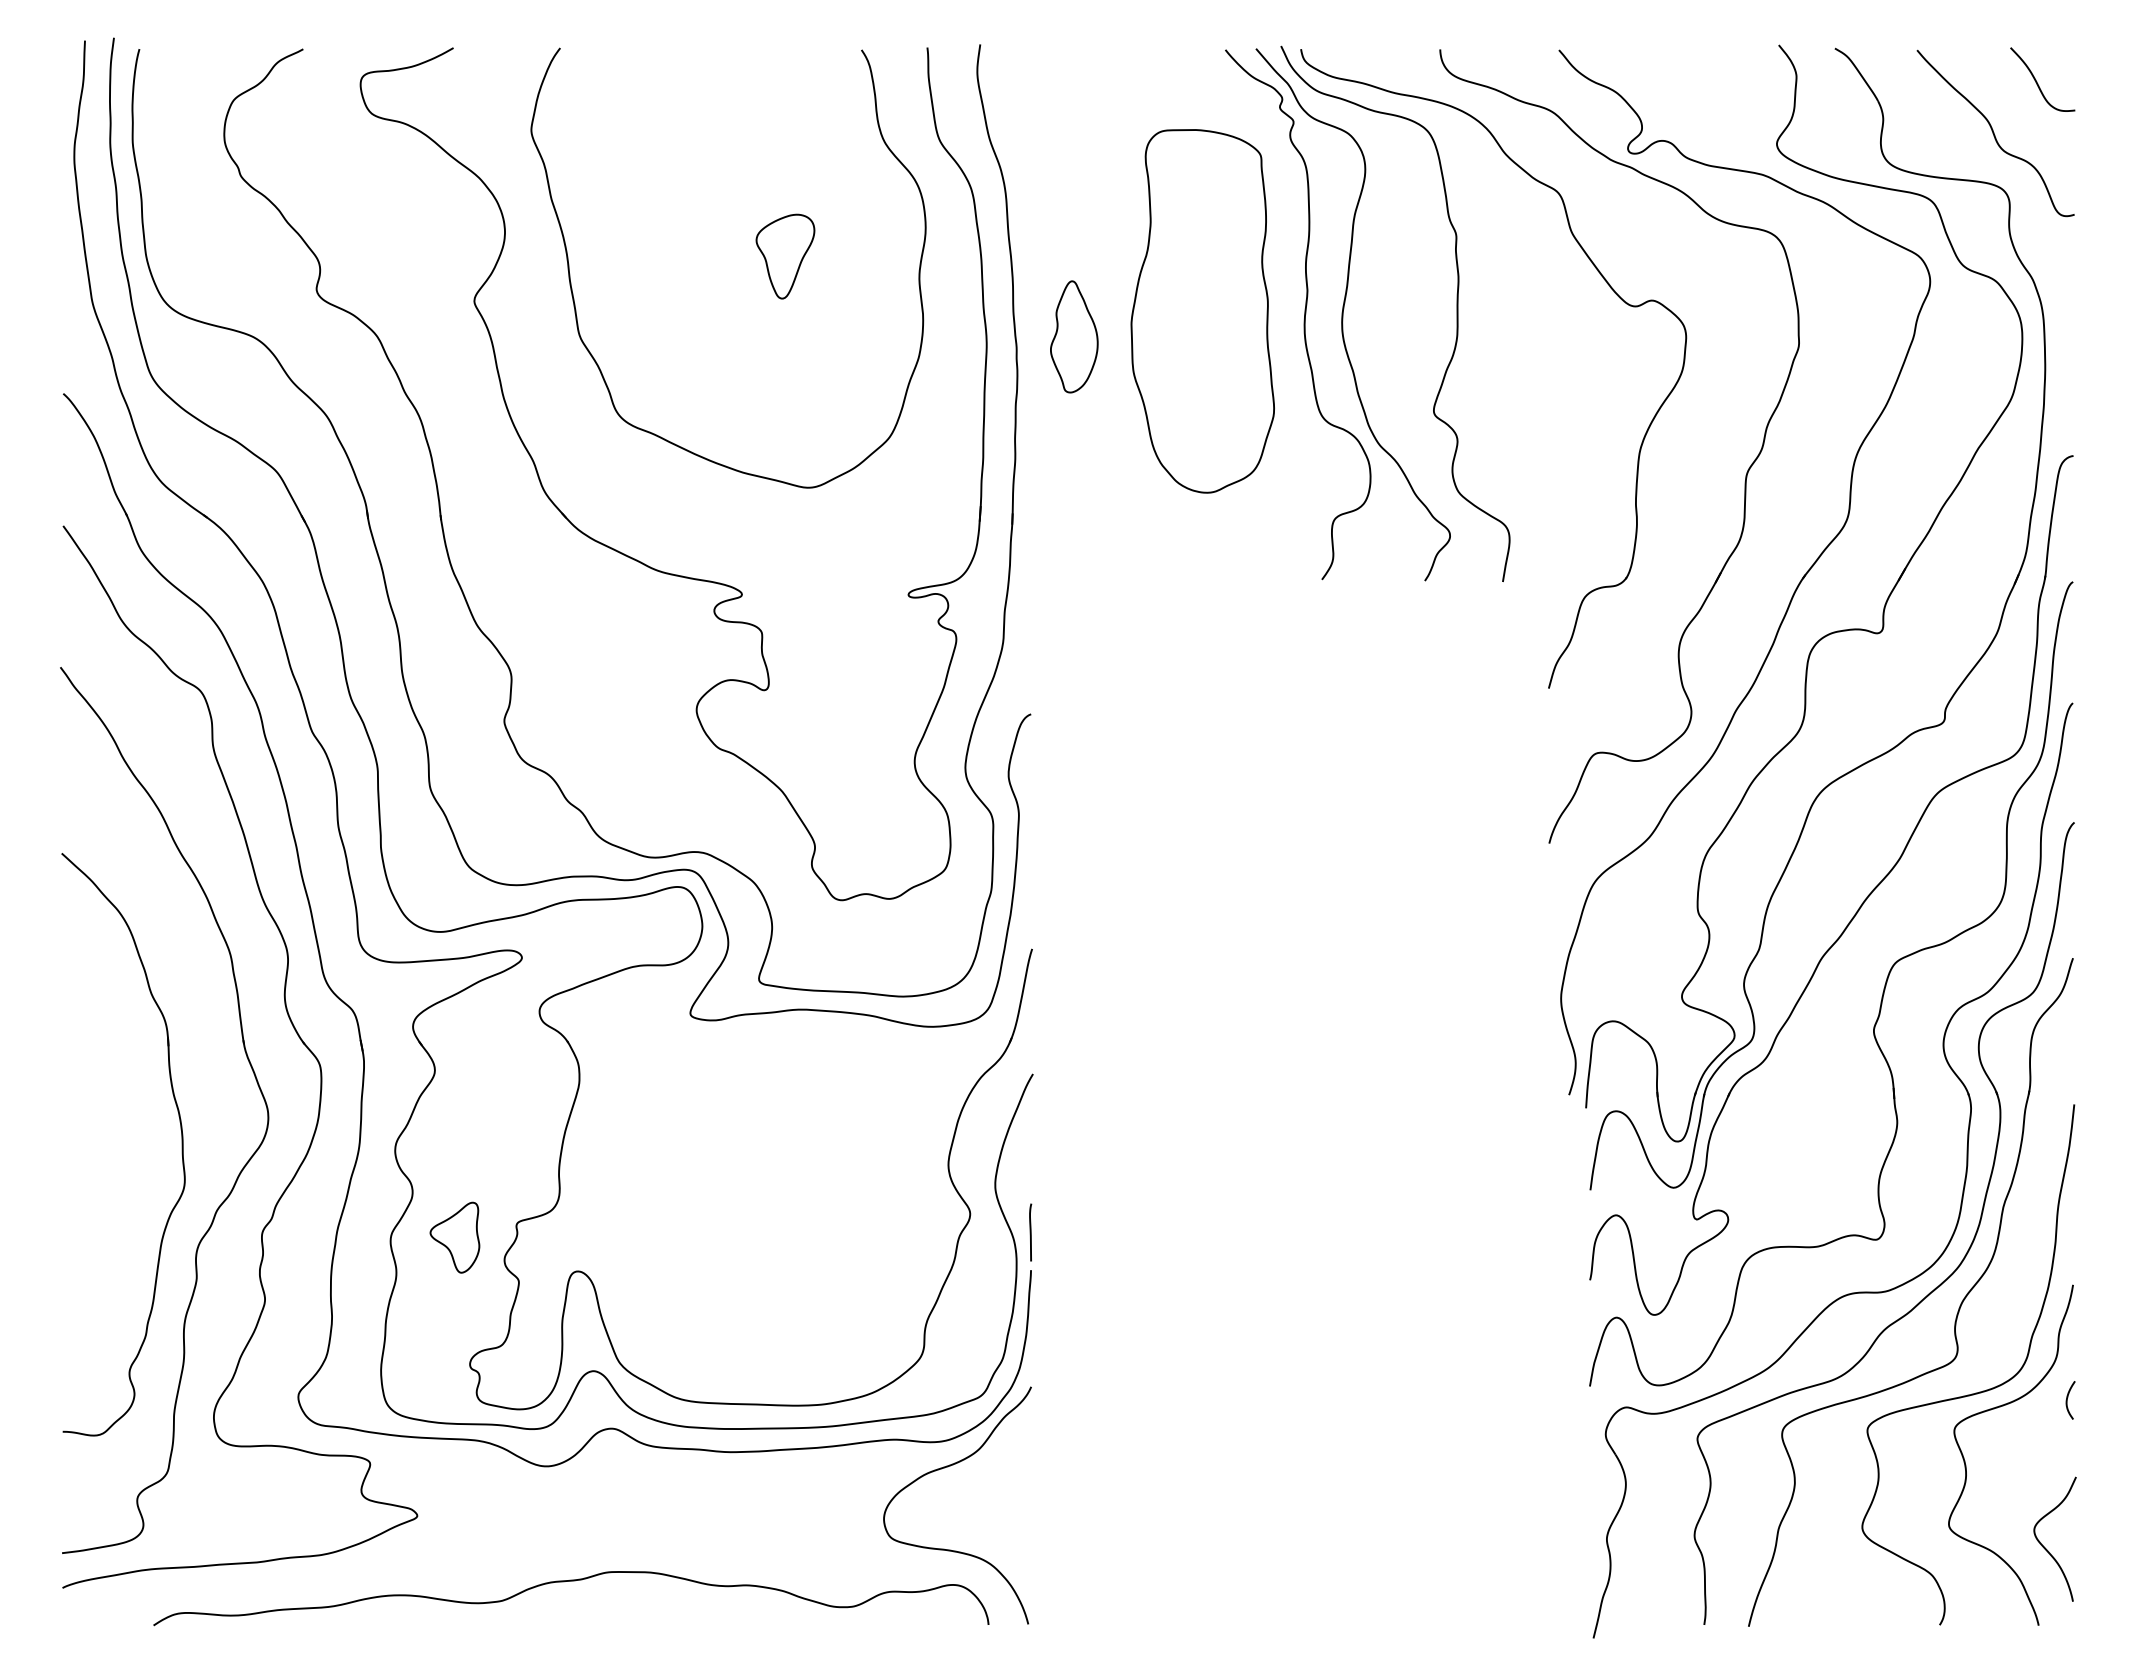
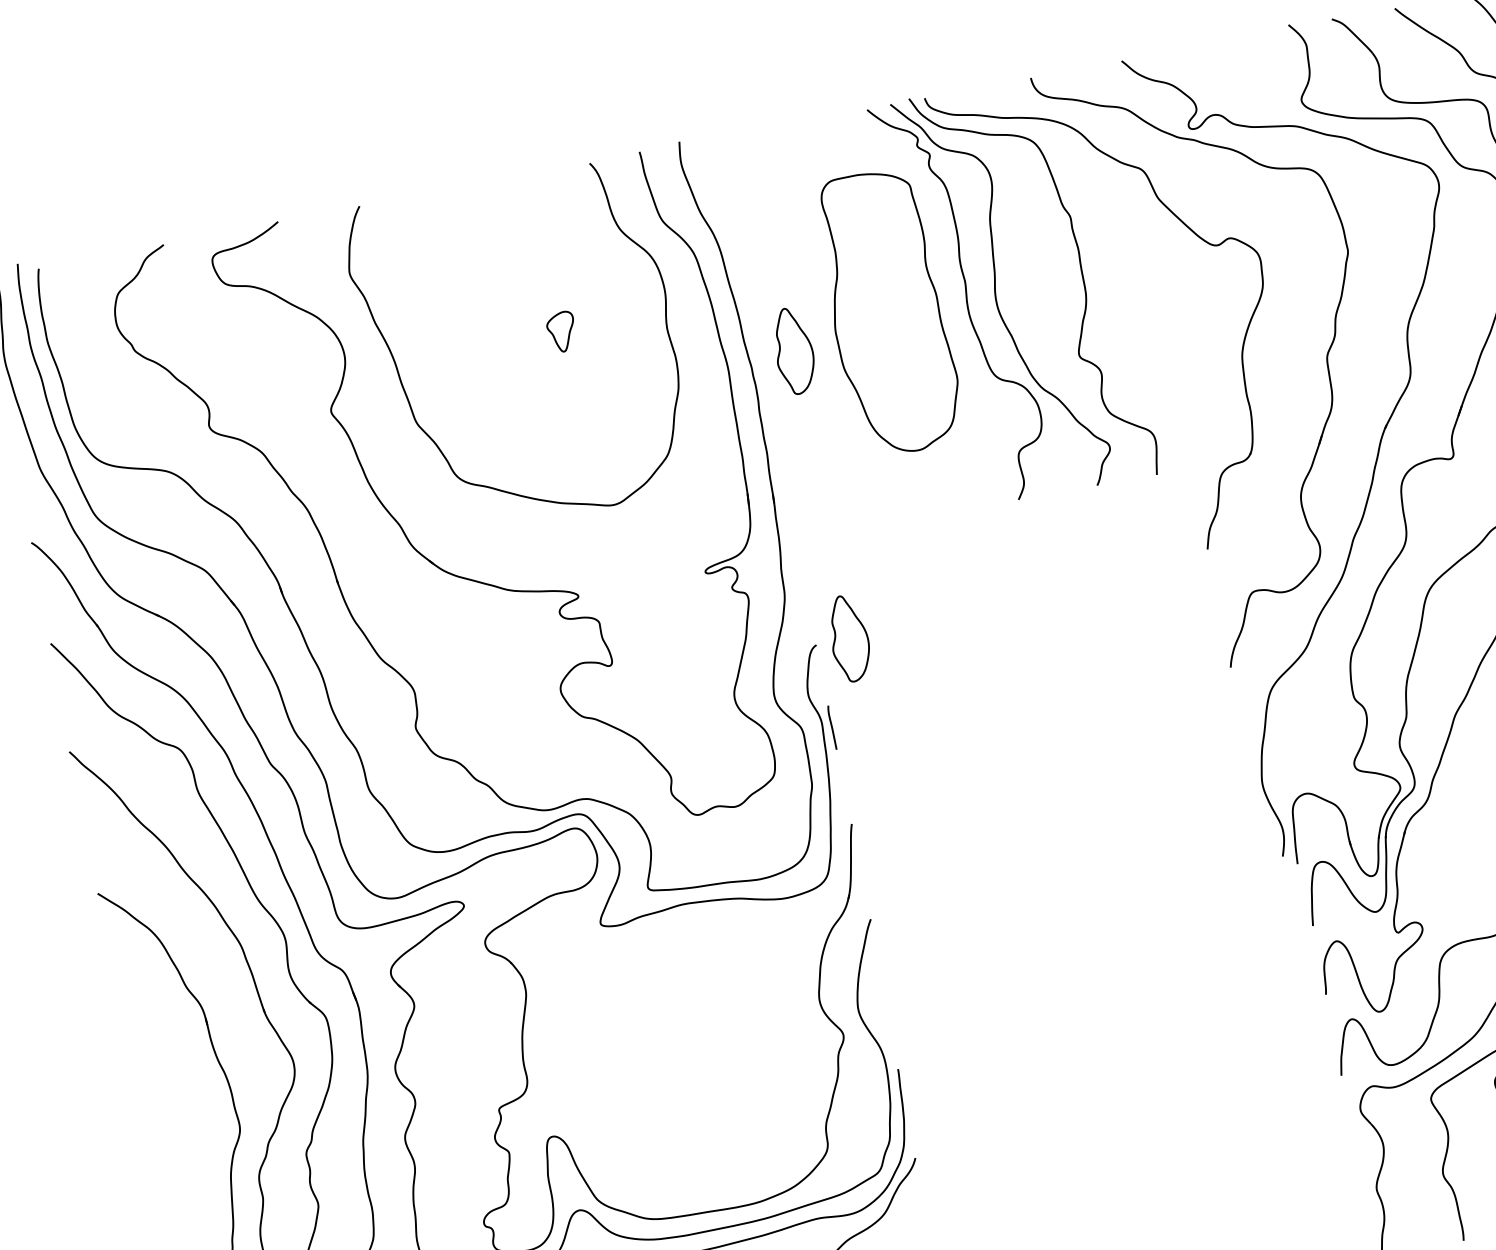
part: (785, 256) -> (561, 332), size x0.6
part: (1074, 713) -> (849, 638), added
curve: (1030, 1232) -> (831, 727), moved
part: (454, 1237) -> (453, 1128), removed

